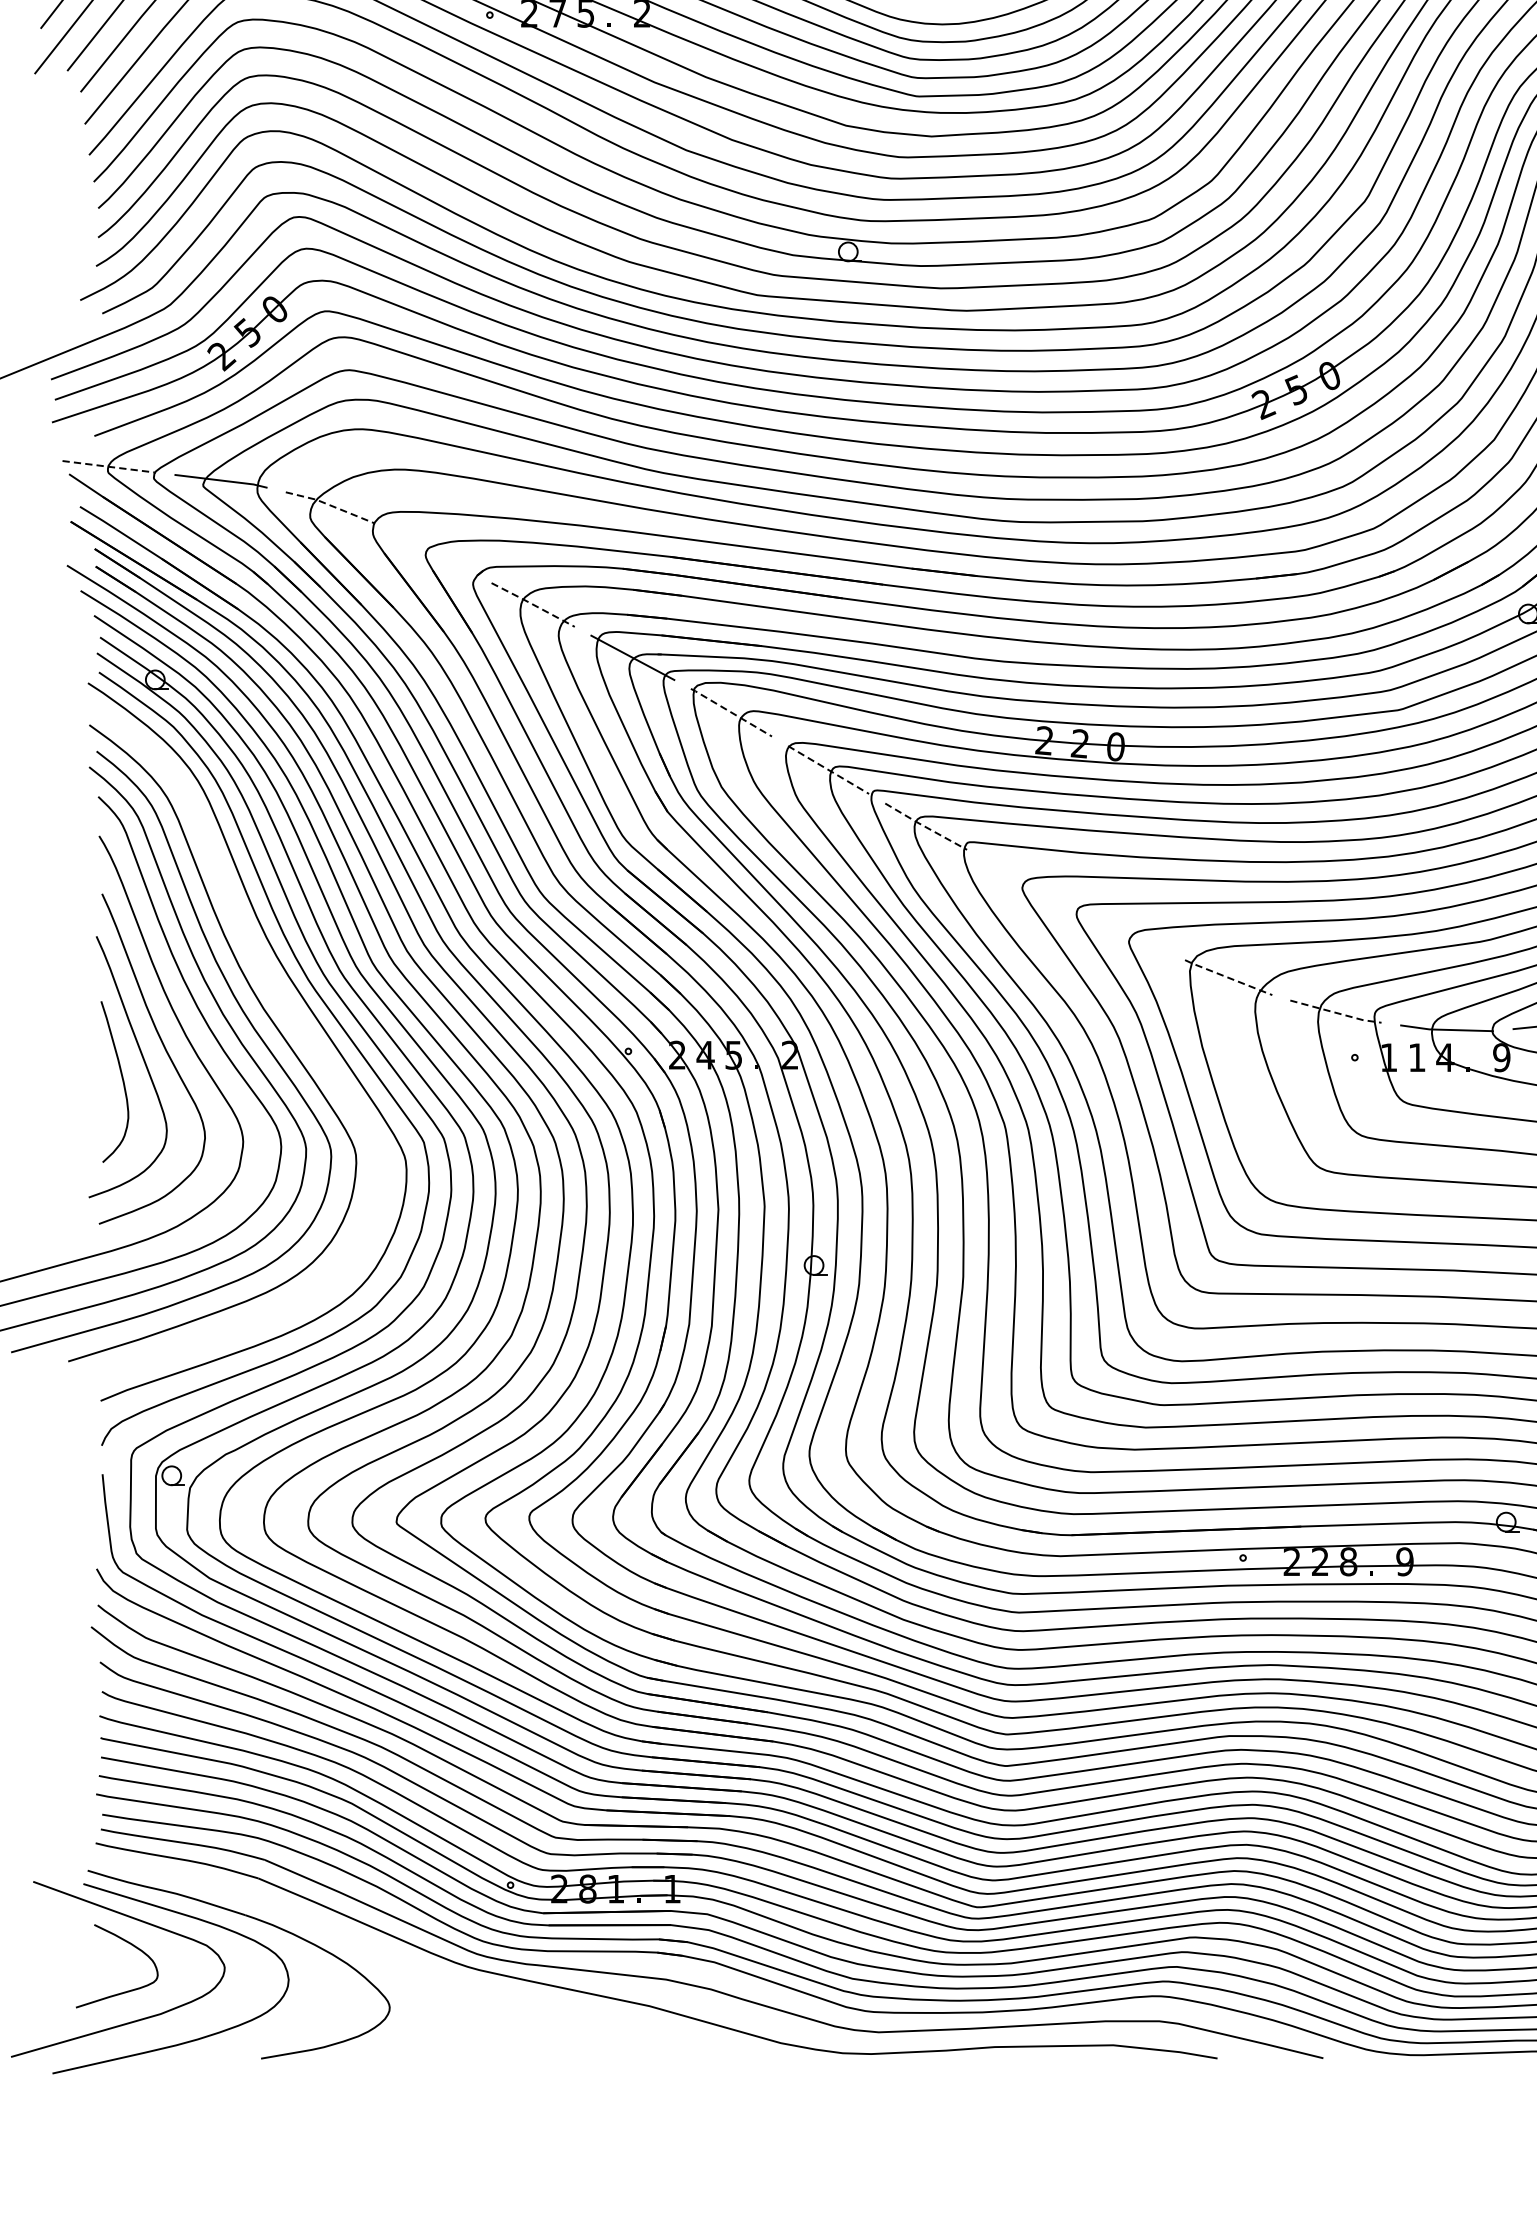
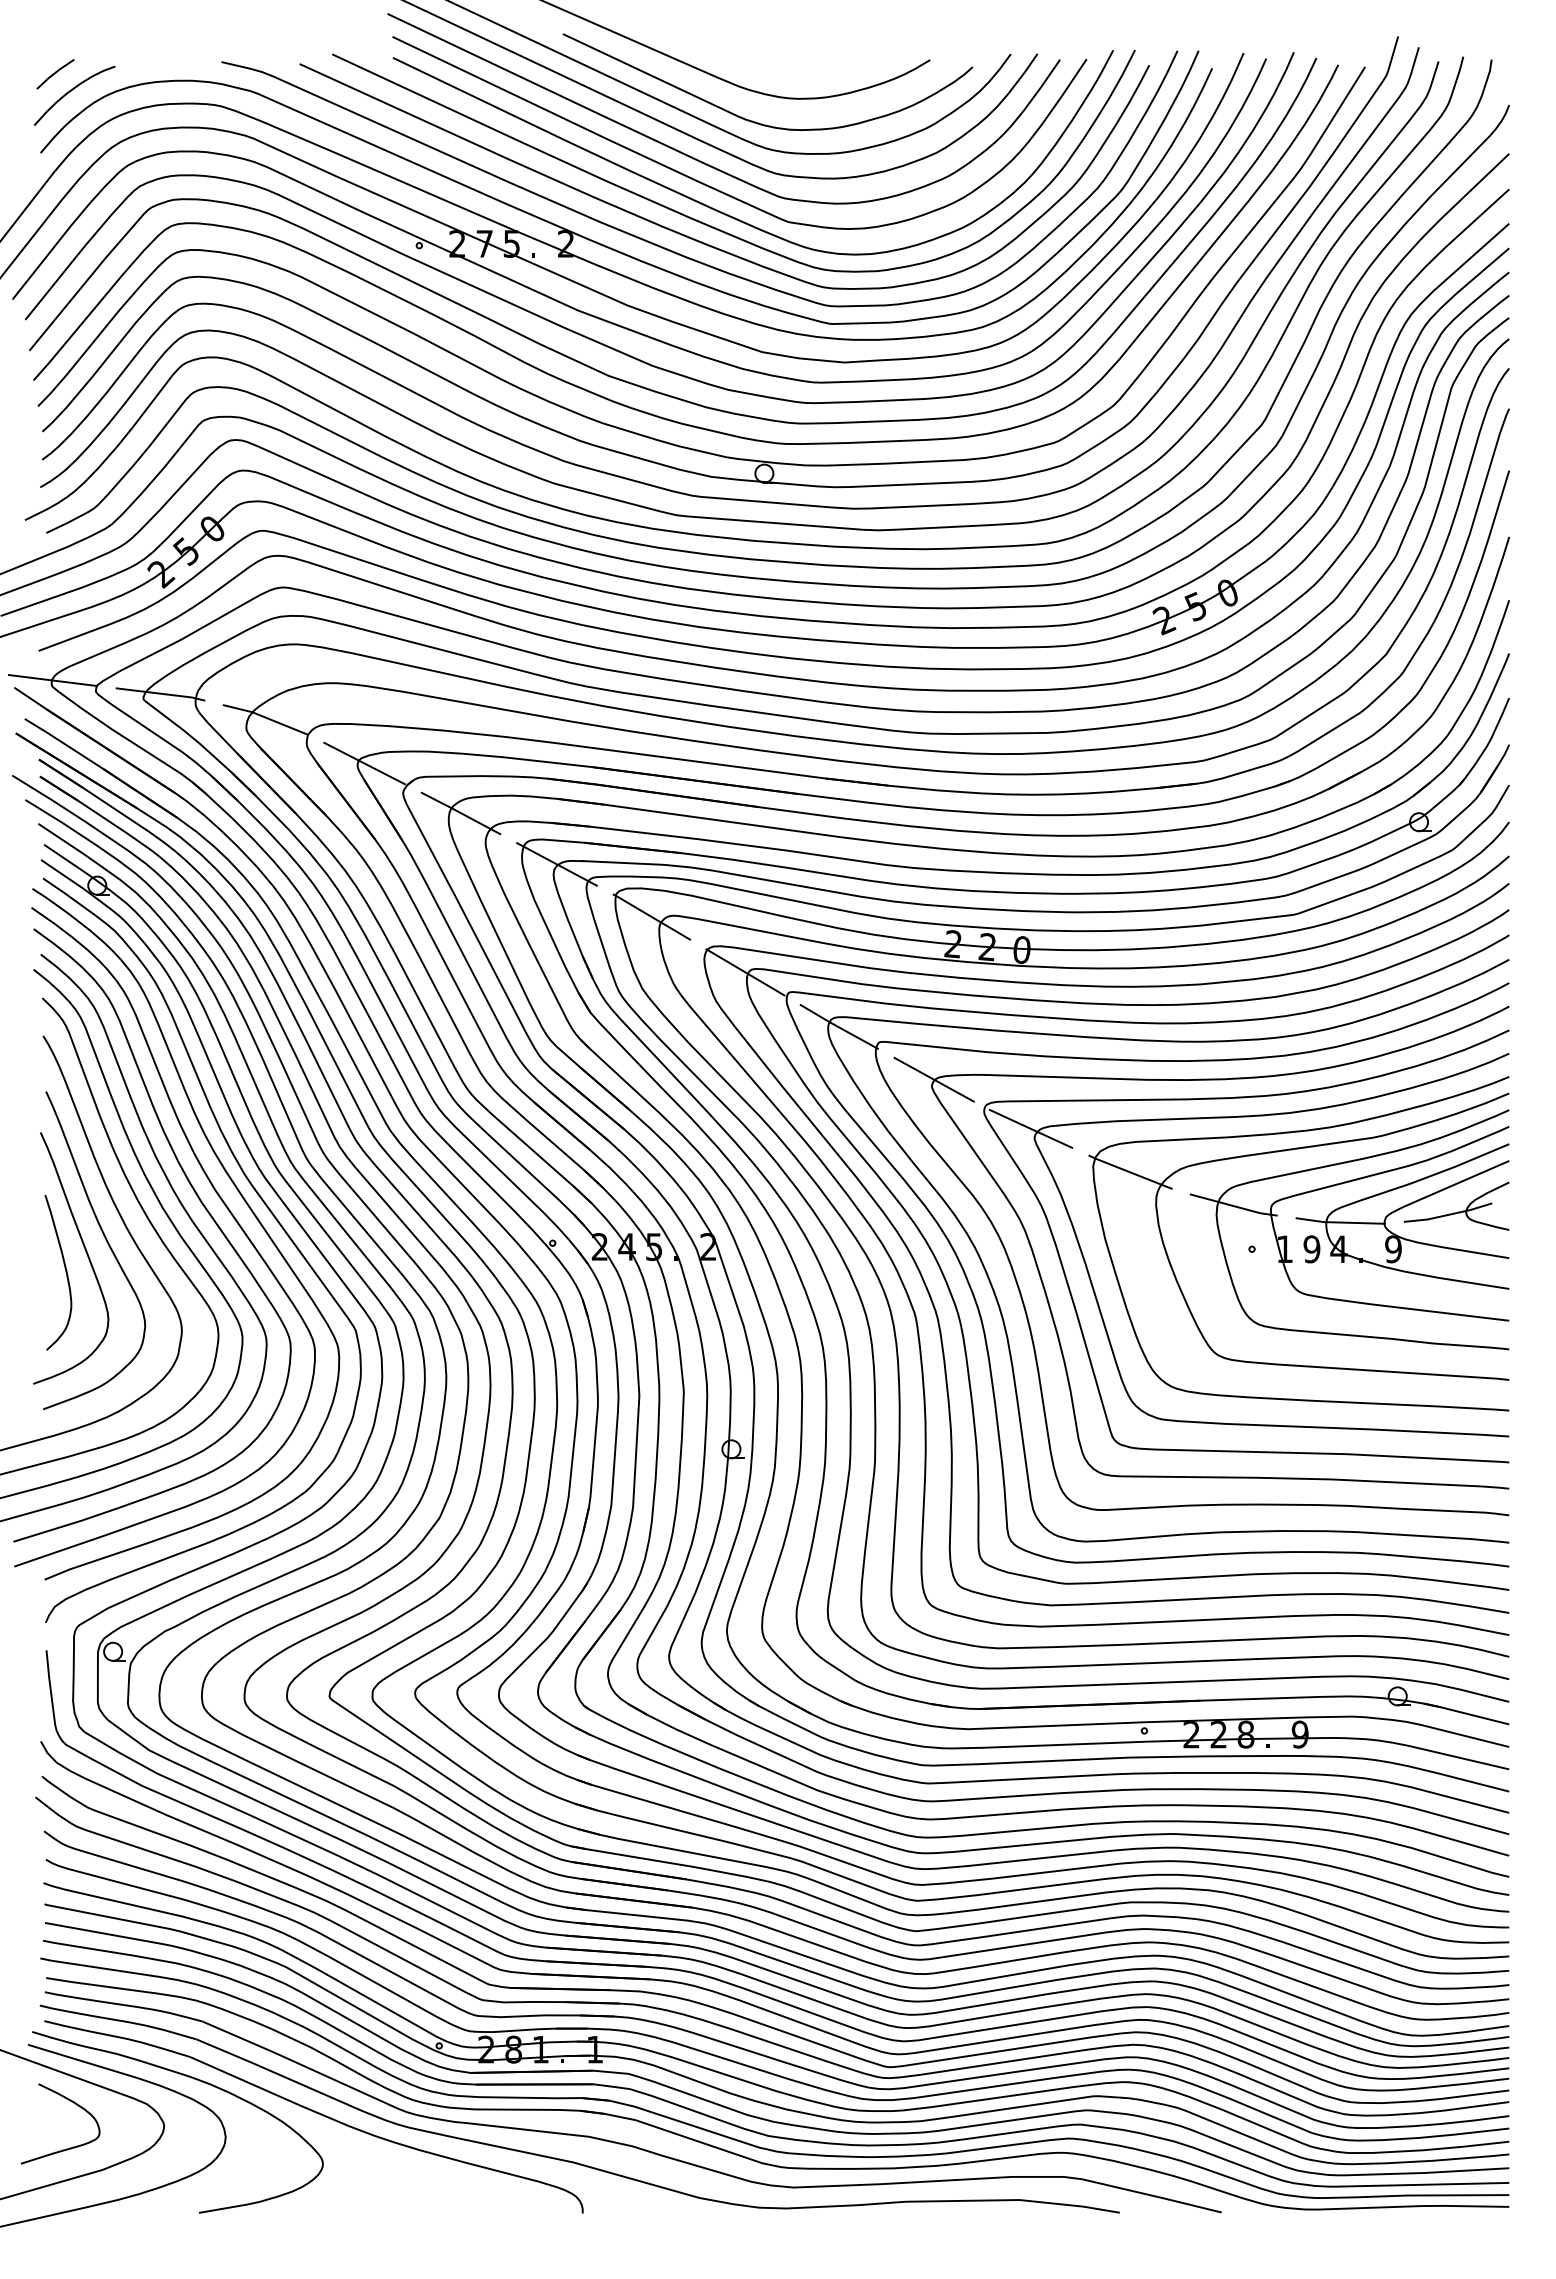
line: (110, 466) -> (54, 680), dashed -> solid
line: (331, 505) -> (266, 717), dashed -> solid
line: (432, 553) -> (364, 763), added
line: (533, 604) -> (461, 813), dashed -> solid
line: (731, 711) -> (651, 916), dashed -> solid
line: (828, 770) -> (745, 972), dashed -> solid
line: (925, 827) -> (838, 1027), dashed -> solid
line: (1023, 881) -> (933, 1079), added
line: (1124, 932) -> (1030, 1128), added
line: (1228, 977) -> (1130, 1172), dashed -> solid
curve: (282, 1004) -> (219, 1198), added
line: (1336, 1013) -> (1234, 1206), dashed -> solid
text: (1416, 1057) -> (1311, 1249), 1 -> 9
part: (379, 1958) -> (313, 2116), added

